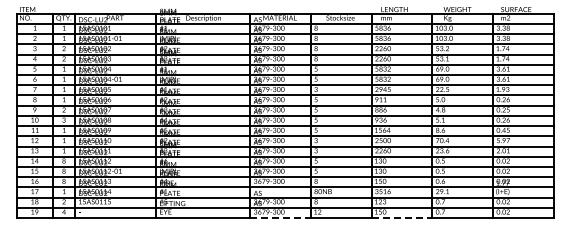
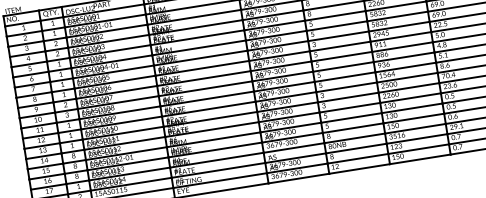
line: (280, 218) -> (299, 179), dashed -> solid
line: (402, 218) -> (420, 159), dashed -> solid

